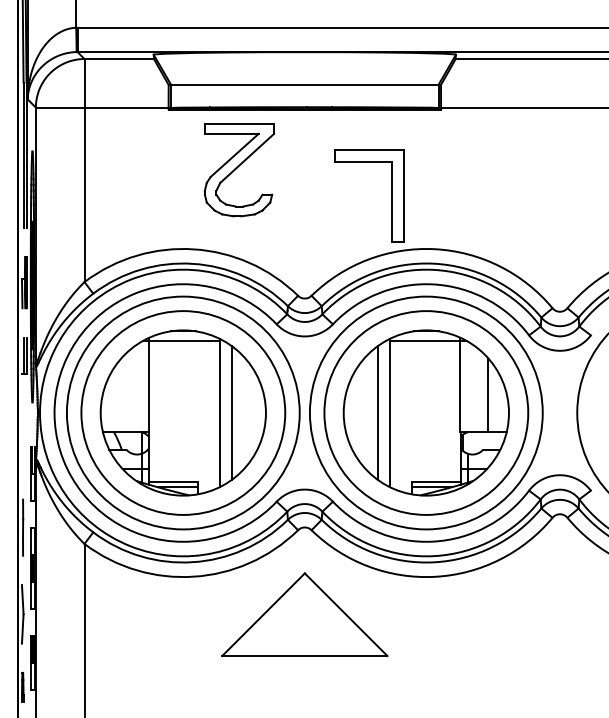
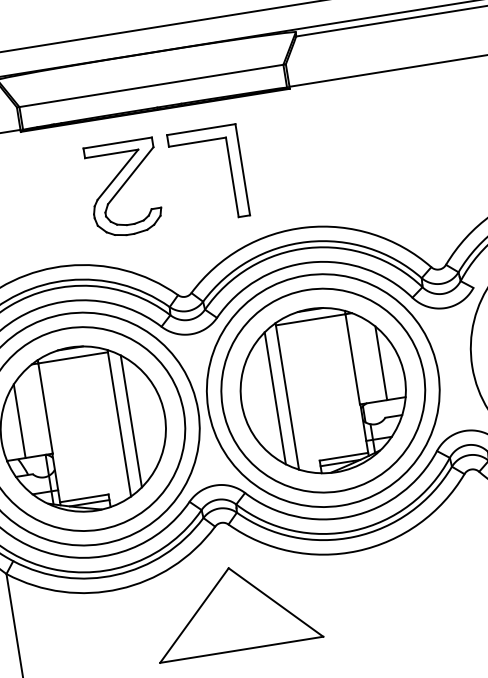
part: (239, 170) -> (125, 188), moved
part: (391, 195) -> (230, 171), moved
line: (121, 394) -> (19, 420), added

